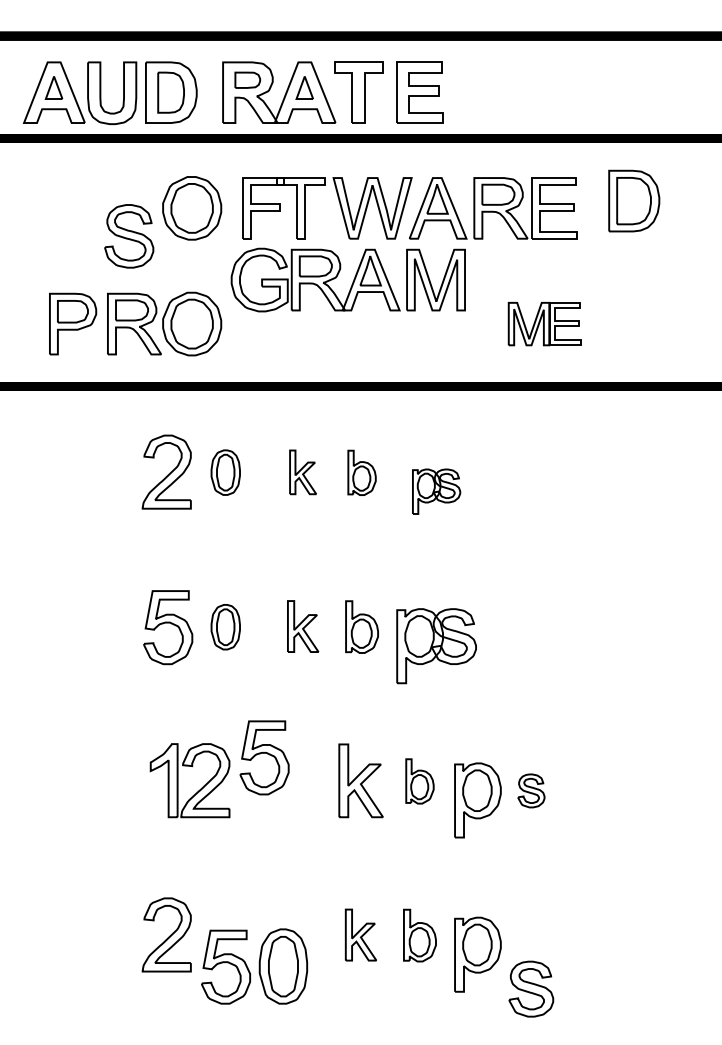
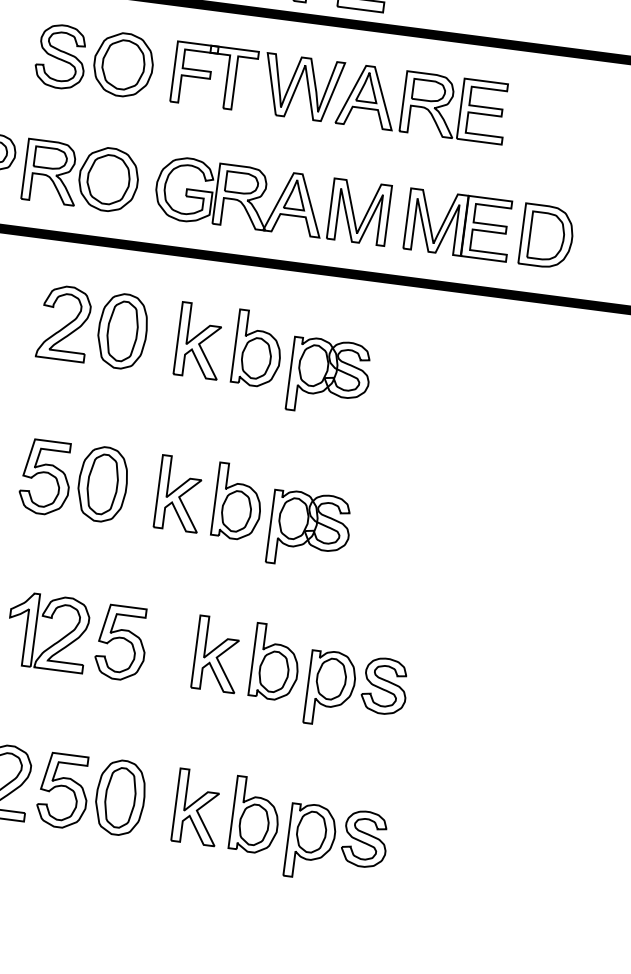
part: (634, 200) -> (547, 236), moved
part: (129, 236) -> (61, 56), moved
part: (347, 279) -> (271, 200), moved
part: (544, 323) -> (458, 224), size x1.43
part: (225, 472) -> (122, 331), size x1.67
part: (302, 472) -> (198, 341), size x1.67
part: (361, 472) -> (257, 348), size x1.67
part: (436, 491) -> (329, 377), size x1.67
part: (302, 626) -> (179, 493), size x1.43
part: (361, 626) -> (237, 501), size x1.43
part: (225, 627) -> (102, 484), size x1.67
part: (264, 757) -> (121, 642), moved
part: (419, 781) -> (275, 662), size x1.67
part: (531, 790) -> (385, 685), size x1.67
part: (360, 934) -> (196, 806), size x1.43
part: (419, 935) -> (255, 815), size x1.43
part: (254, 966) -> (91, 794), moved
part: (531, 988) -> (365, 838), moved

